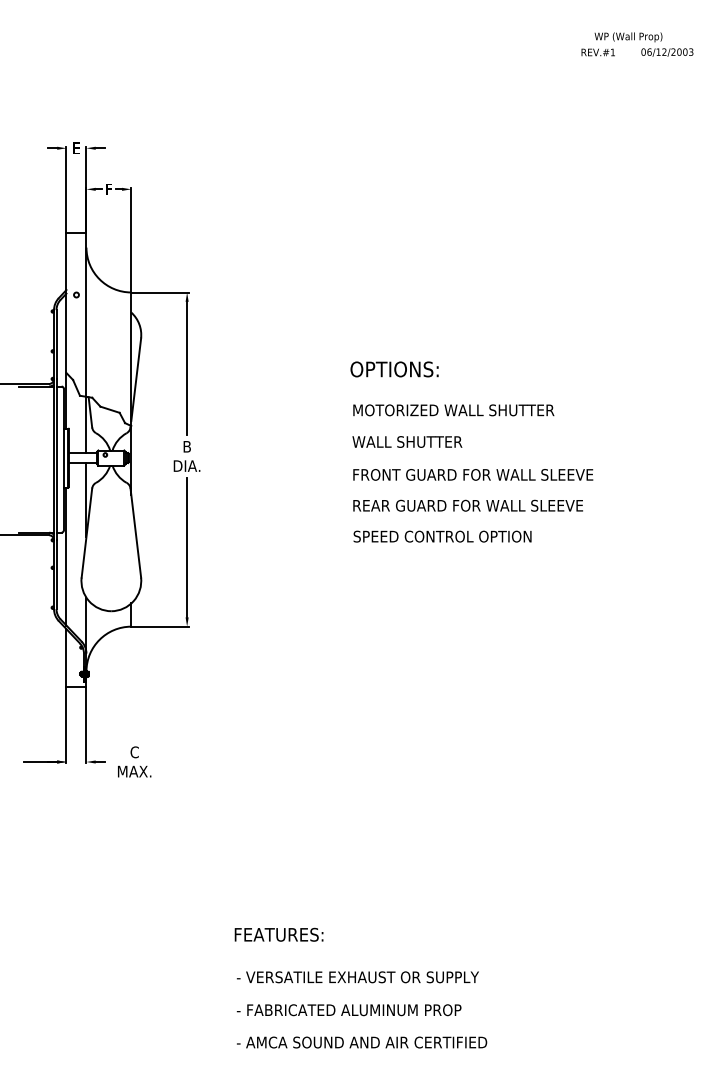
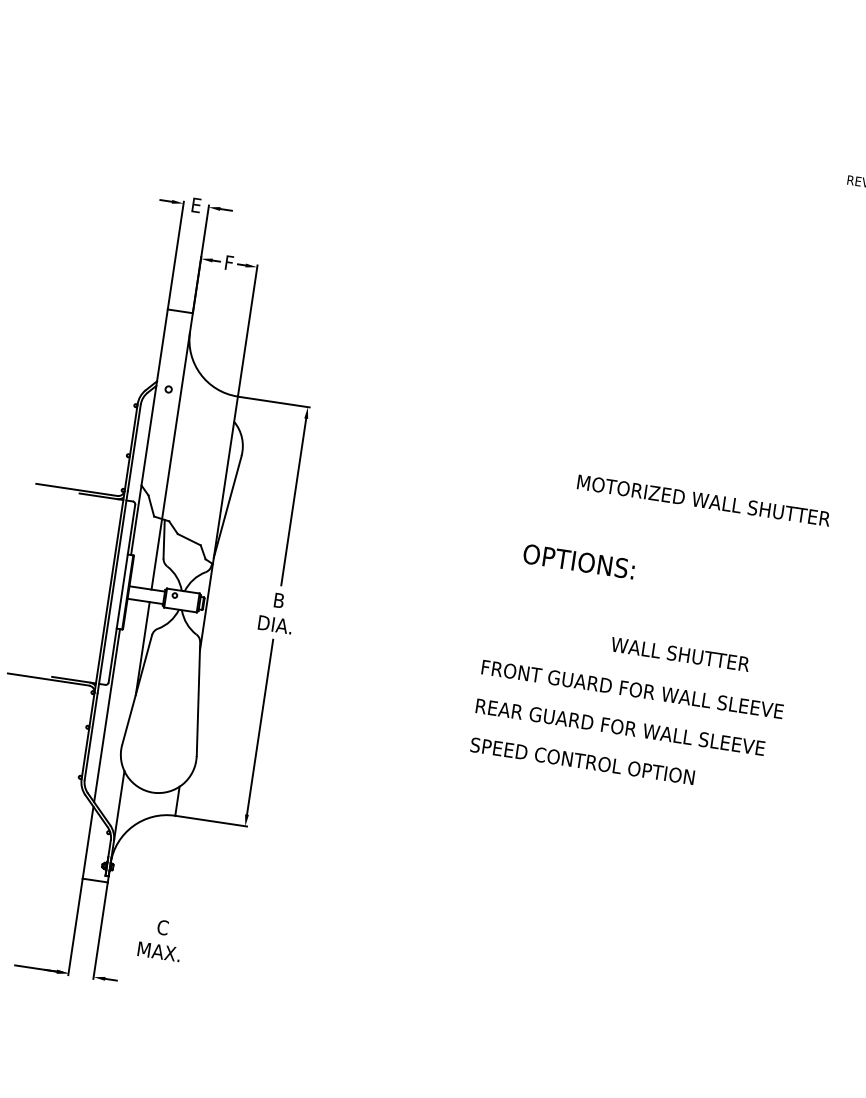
text: (394, 369) -> (578, 561), moved
text: (453, 410) -> (703, 500), moved
text: (407, 441) -> (680, 653), moved
text: (134, 761) -> (160, 939), moved

